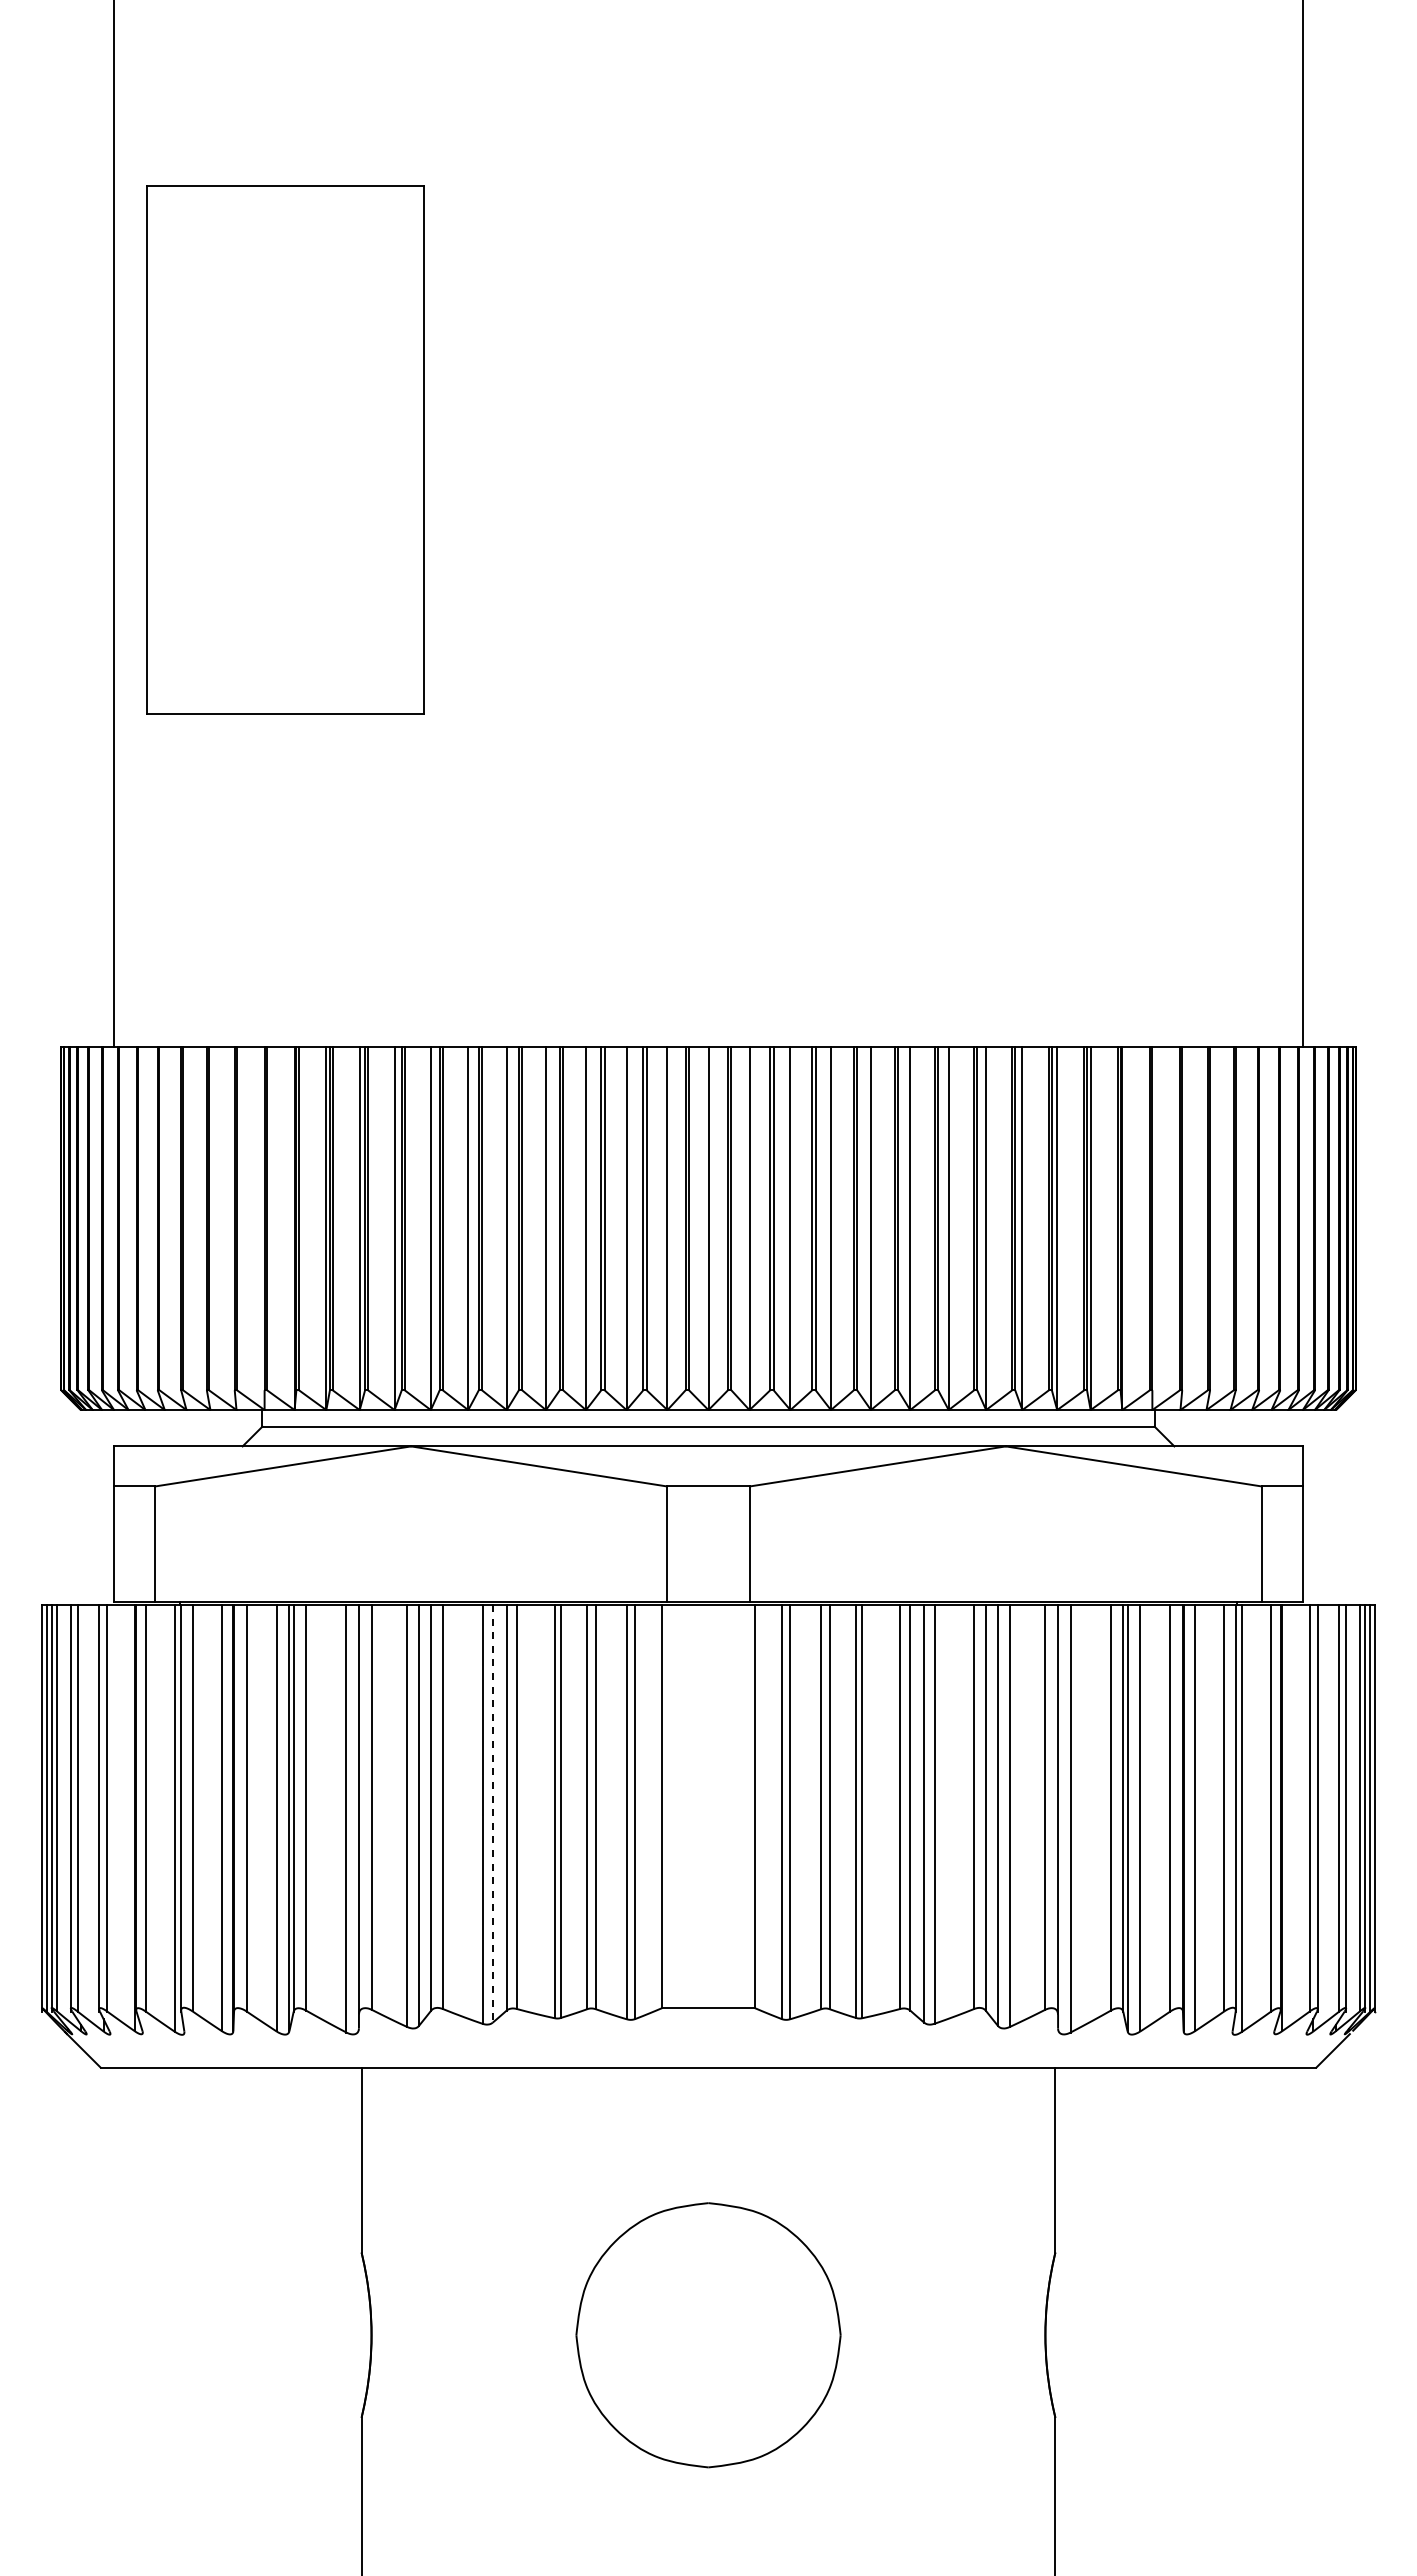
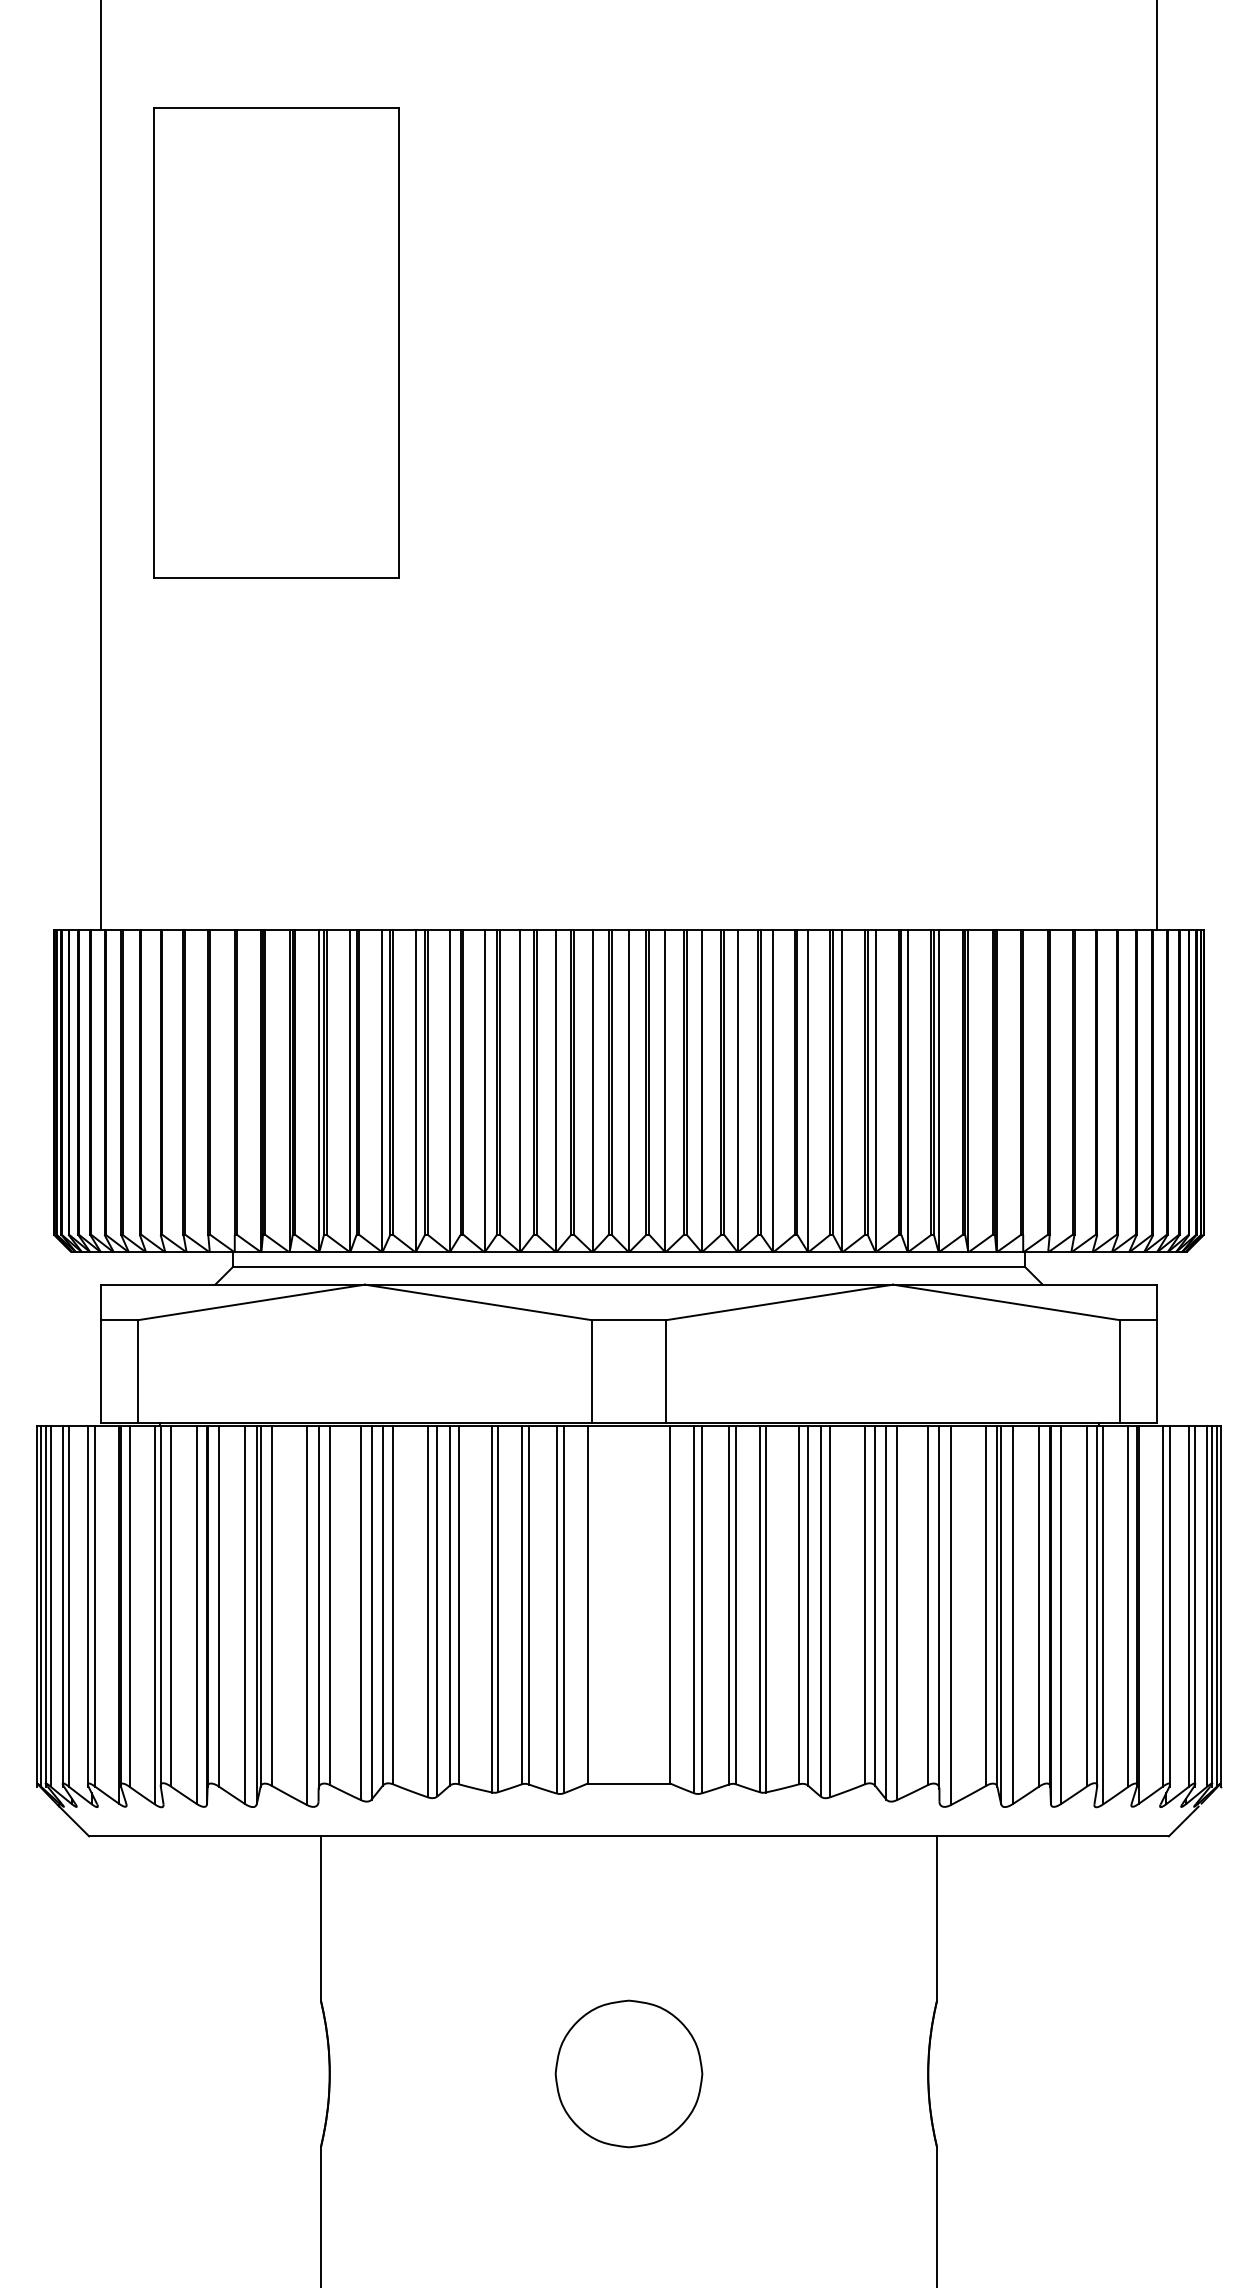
part: (285, 449) -> (276, 342), moved
line: (492, 1813) -> (437, 1610), dashed -> solid
part: (708, 2334) -> (629, 2073), size x0.62

